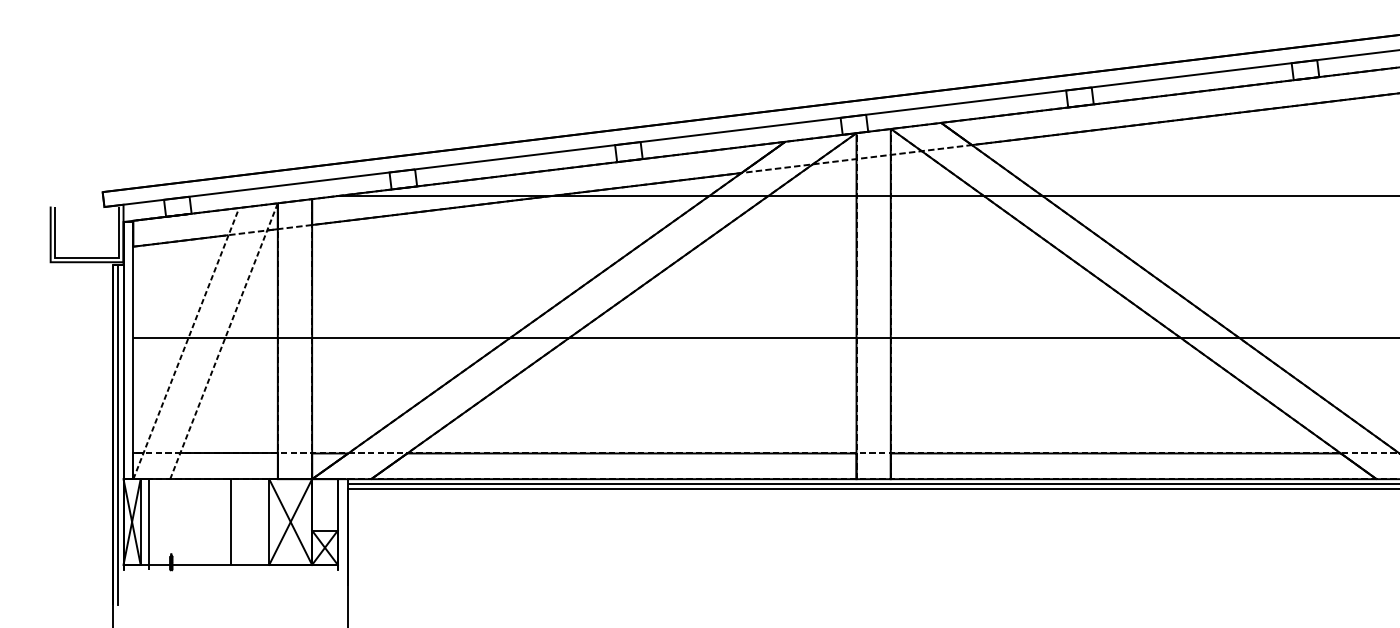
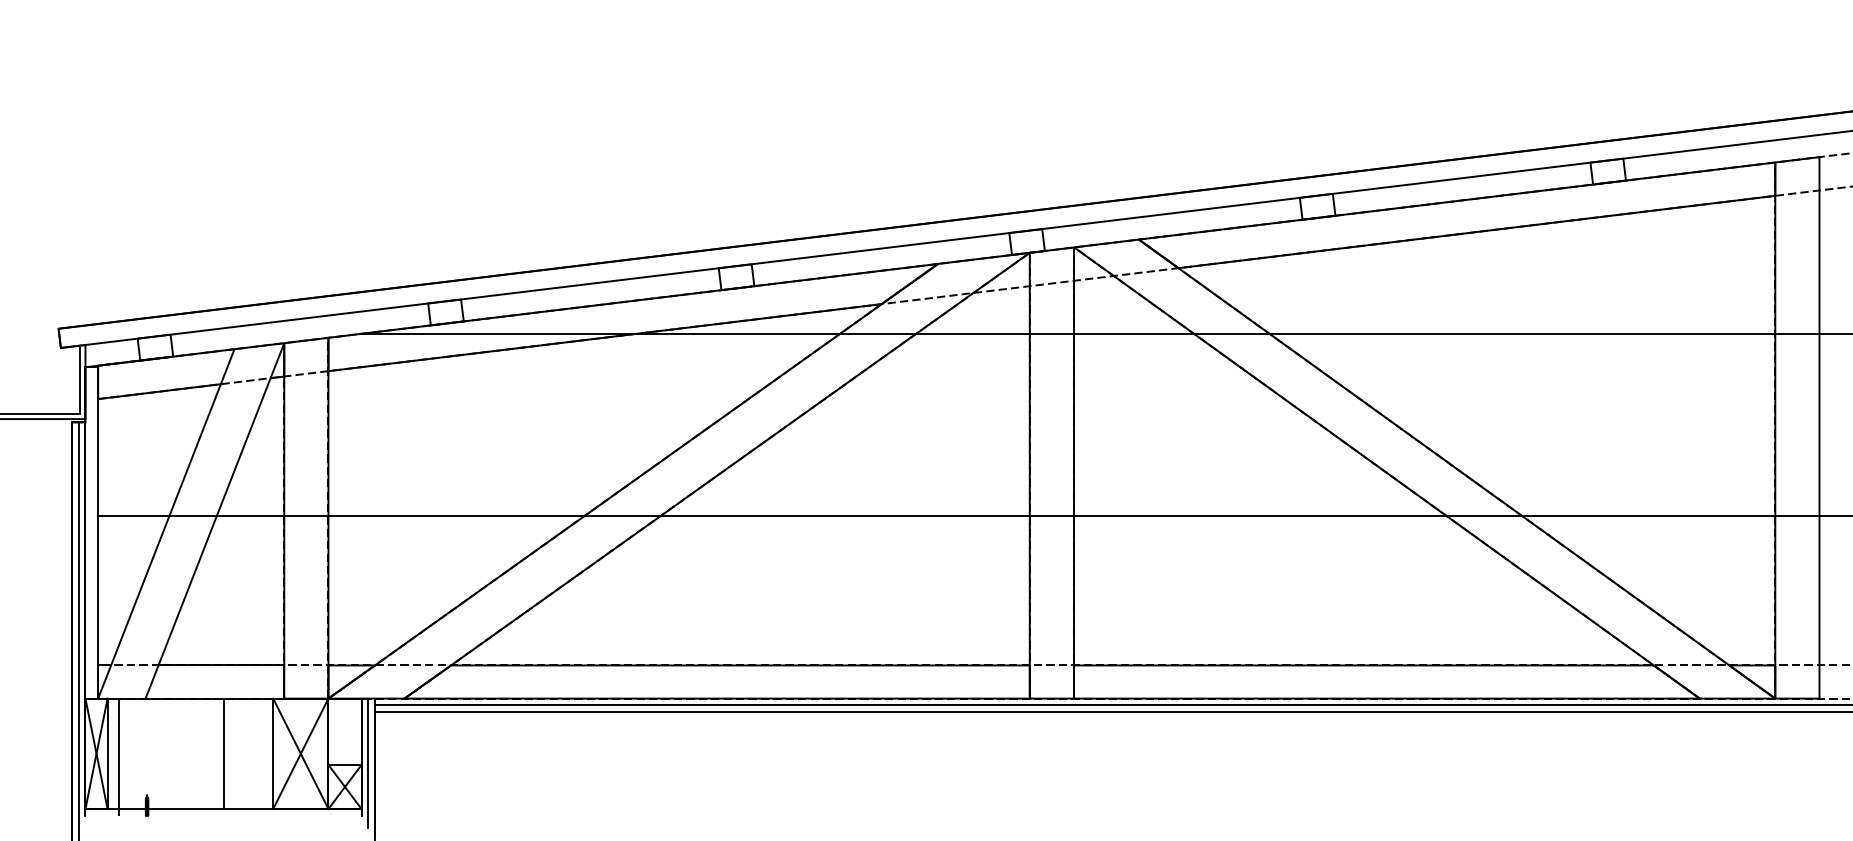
line: (223, 340) -> (214, 520), dashed -> solid
line: (186, 343) -> (166, 523), dashed -> solid
line: (343, 528) -> (368, 762), added

